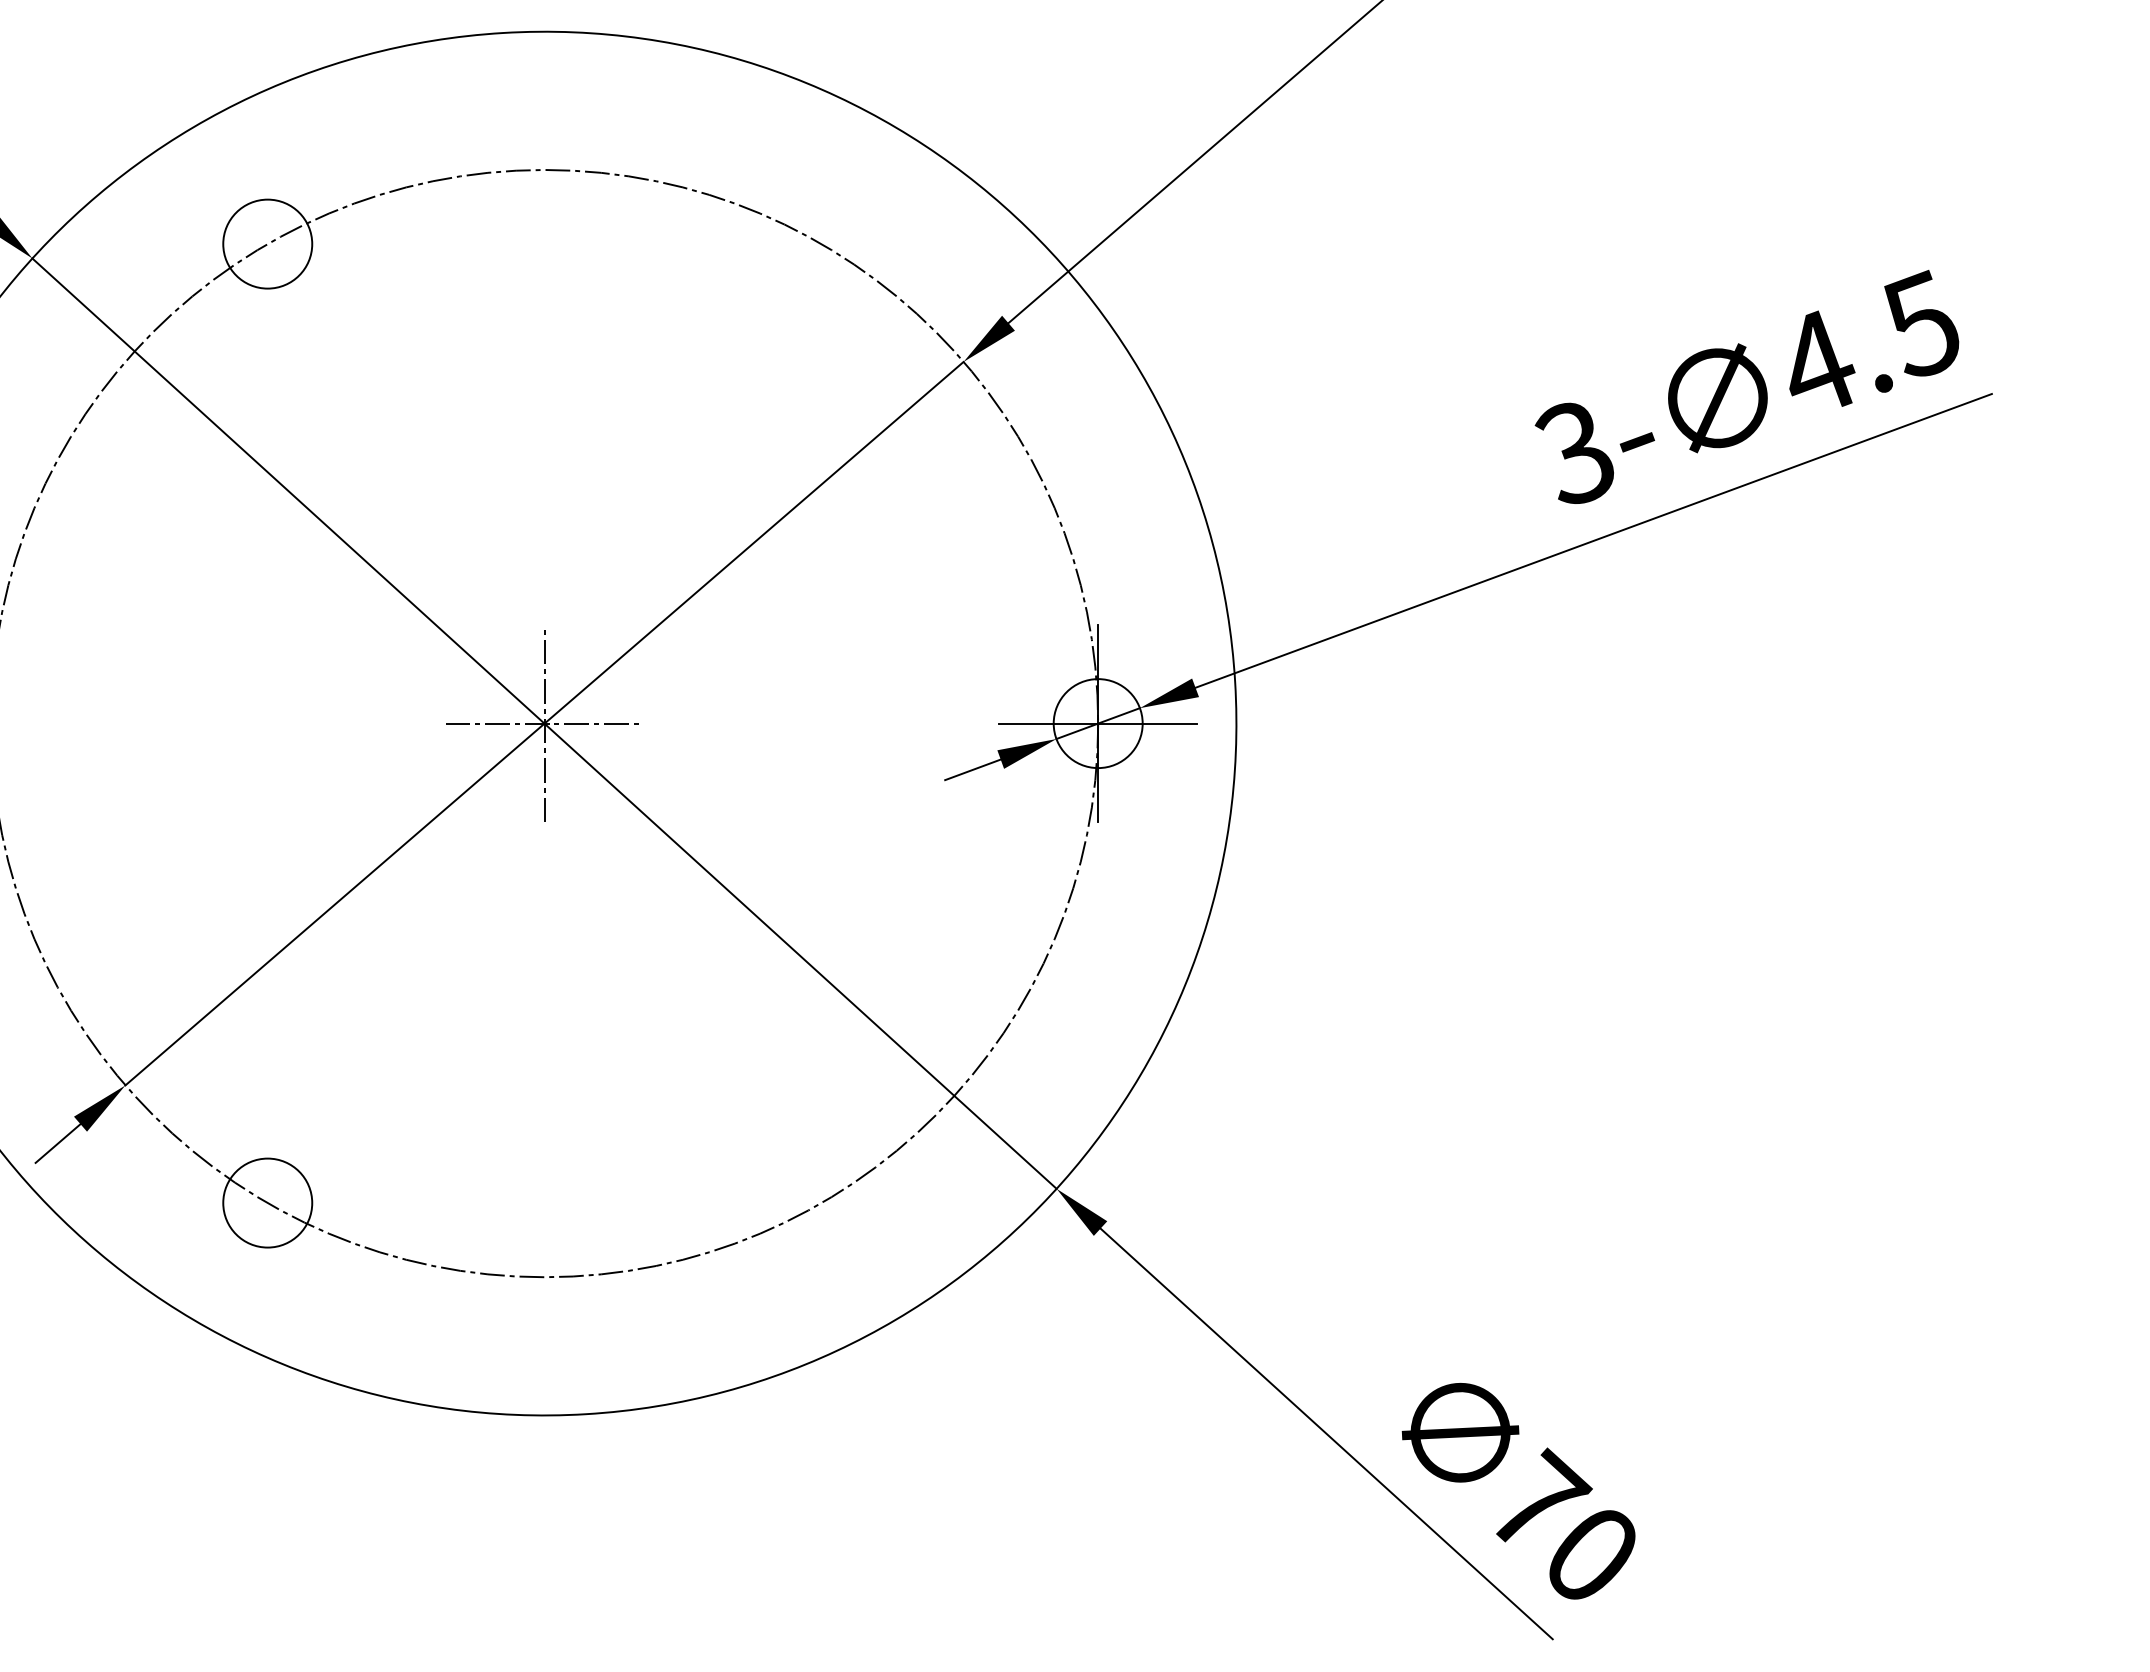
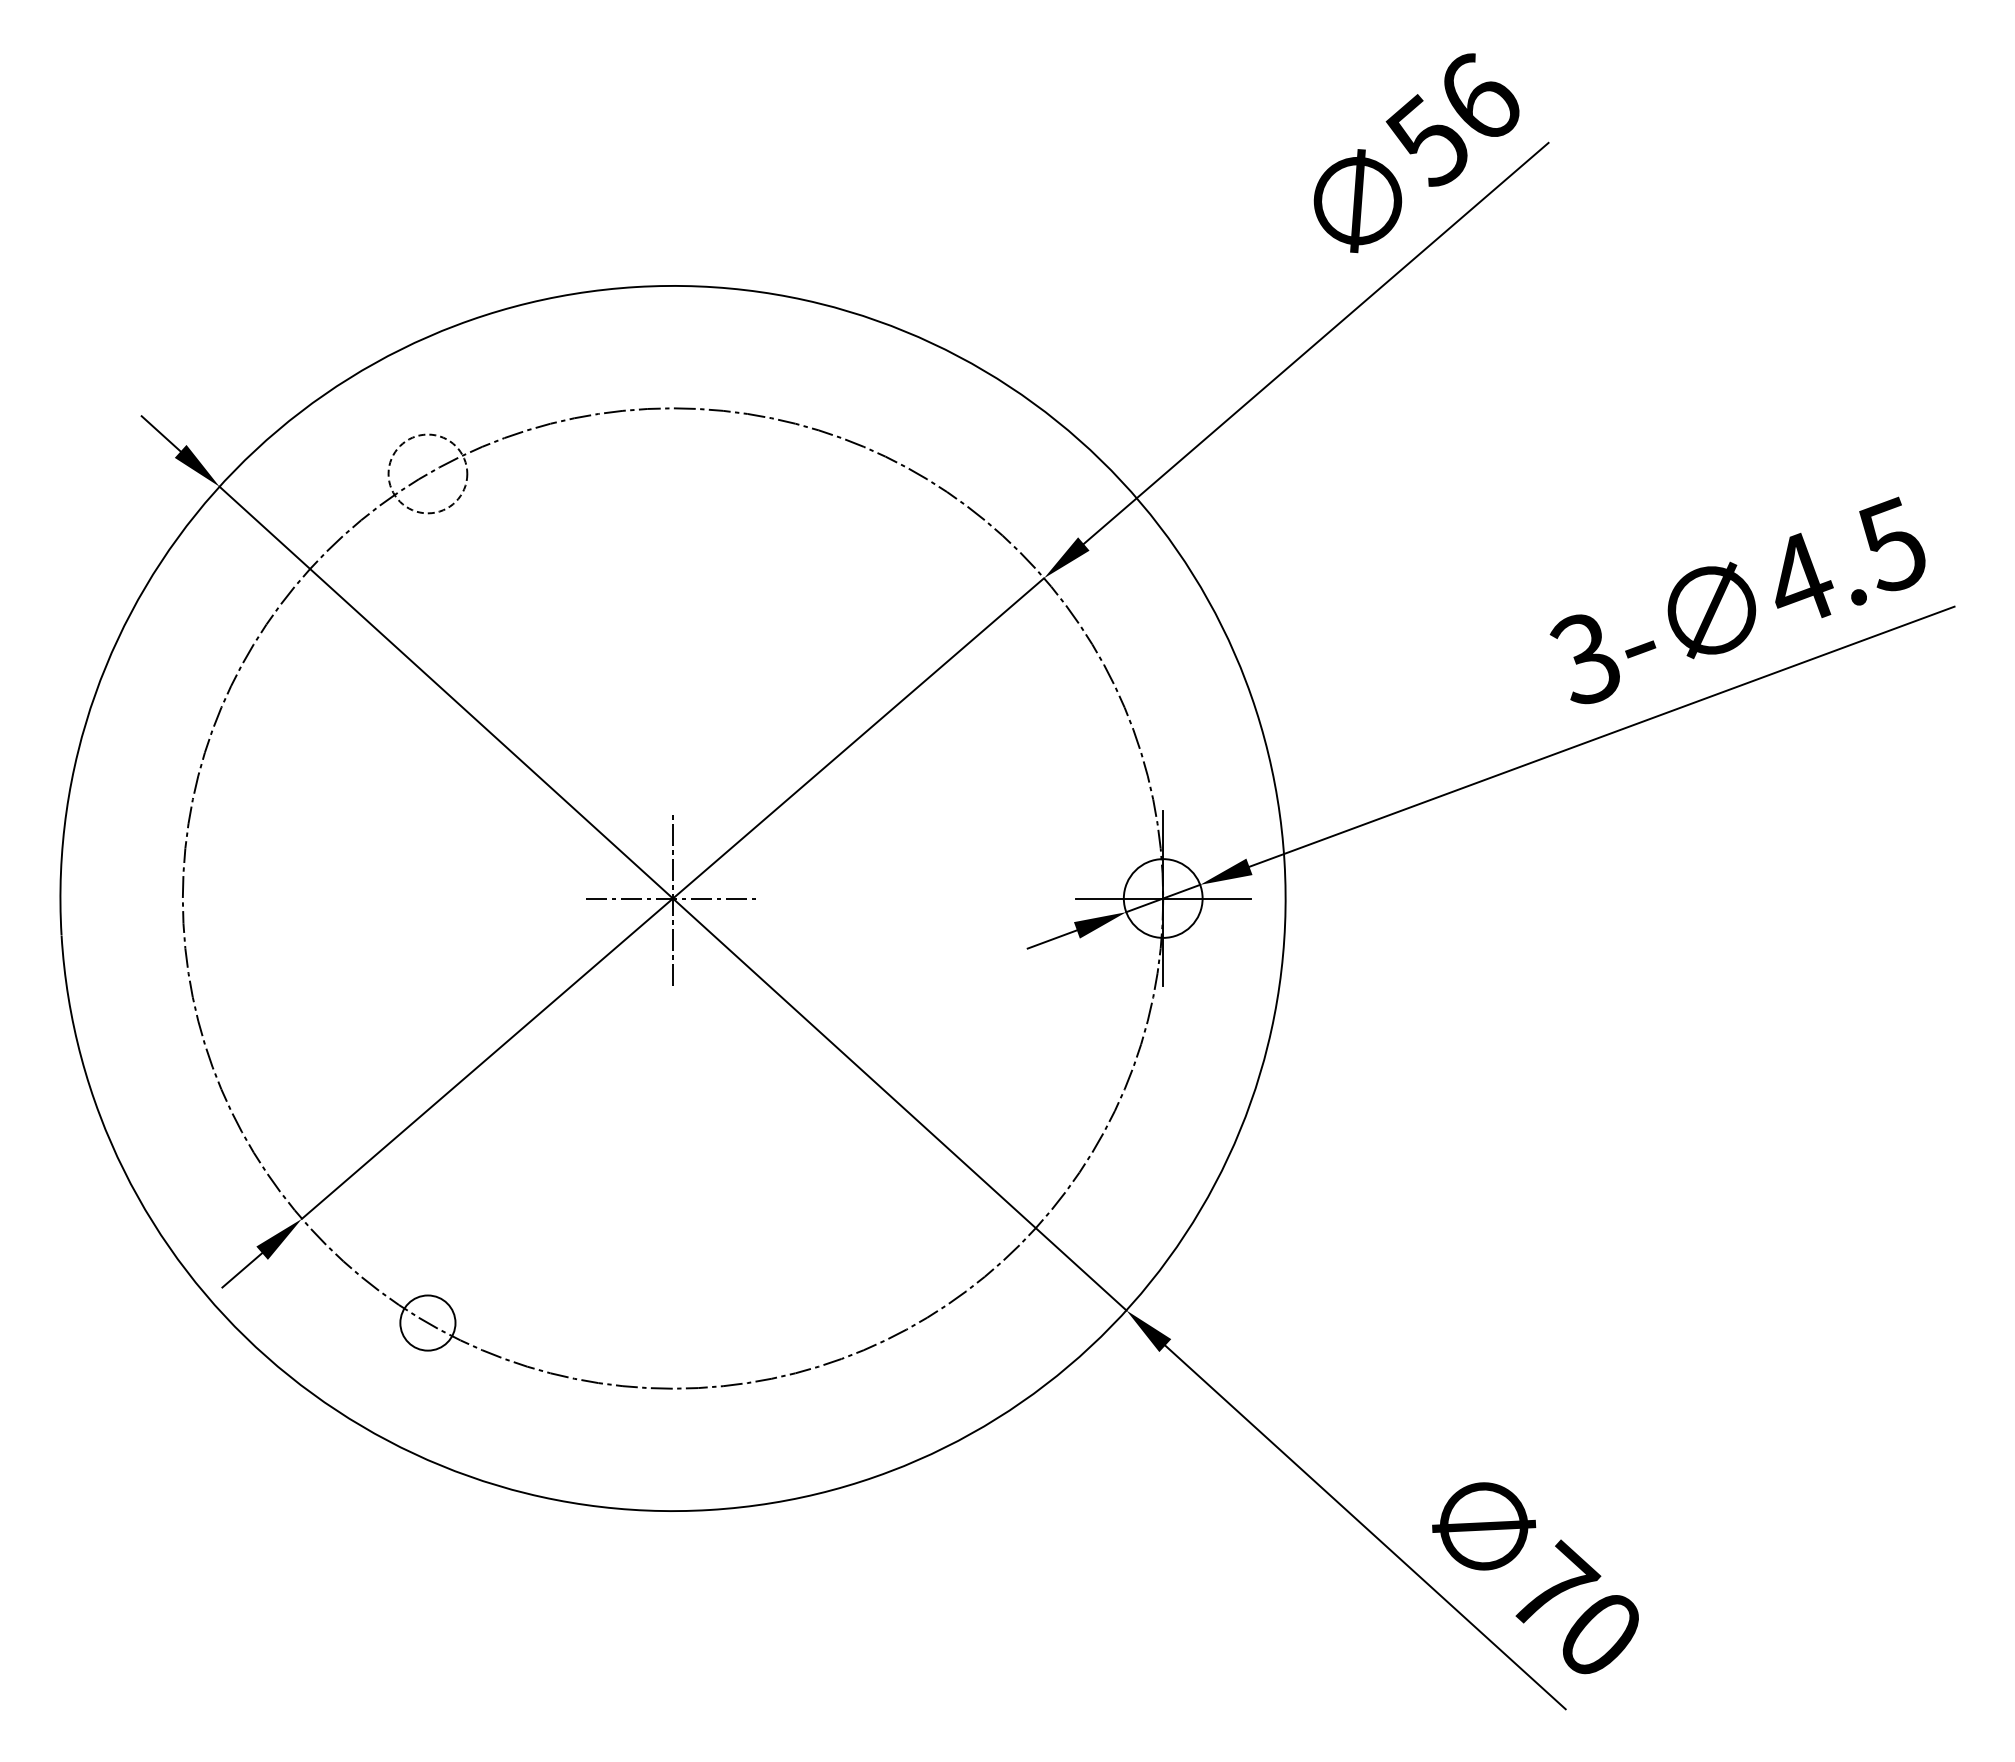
circle: (267, 243) -> (427, 473), solid -> dashed
circle: (267, 1202) -> (427, 1322), size x0.7

